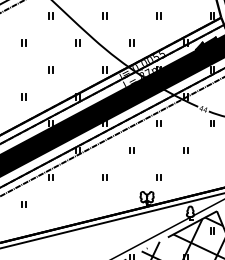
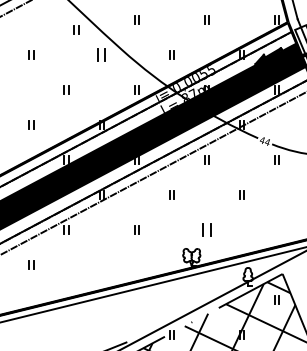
part: (50, 15) -> (76, 29), moved
part: (77, 42) -> (101, 54), size x1.6
part: (158, 177) -> (206, 229), size x1.6

